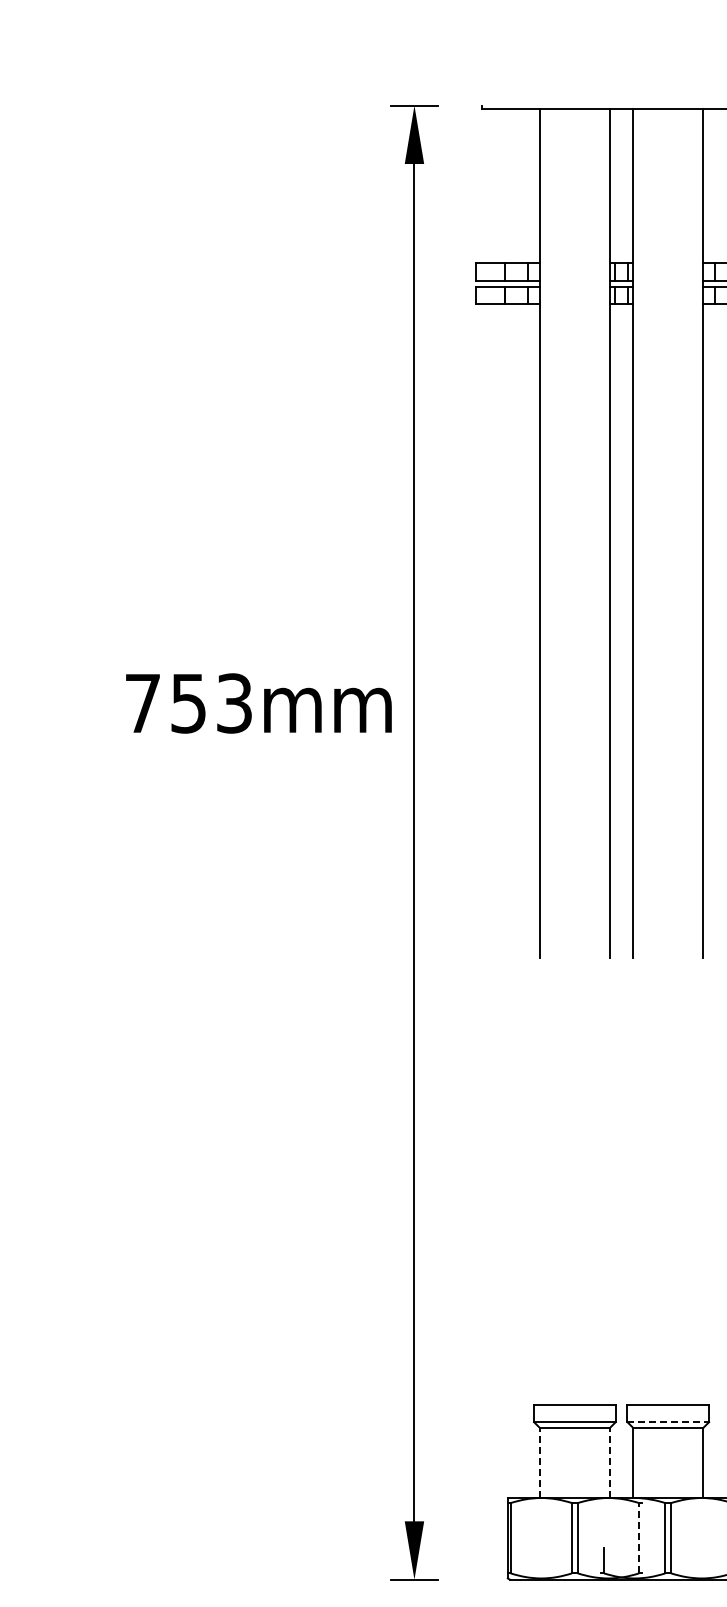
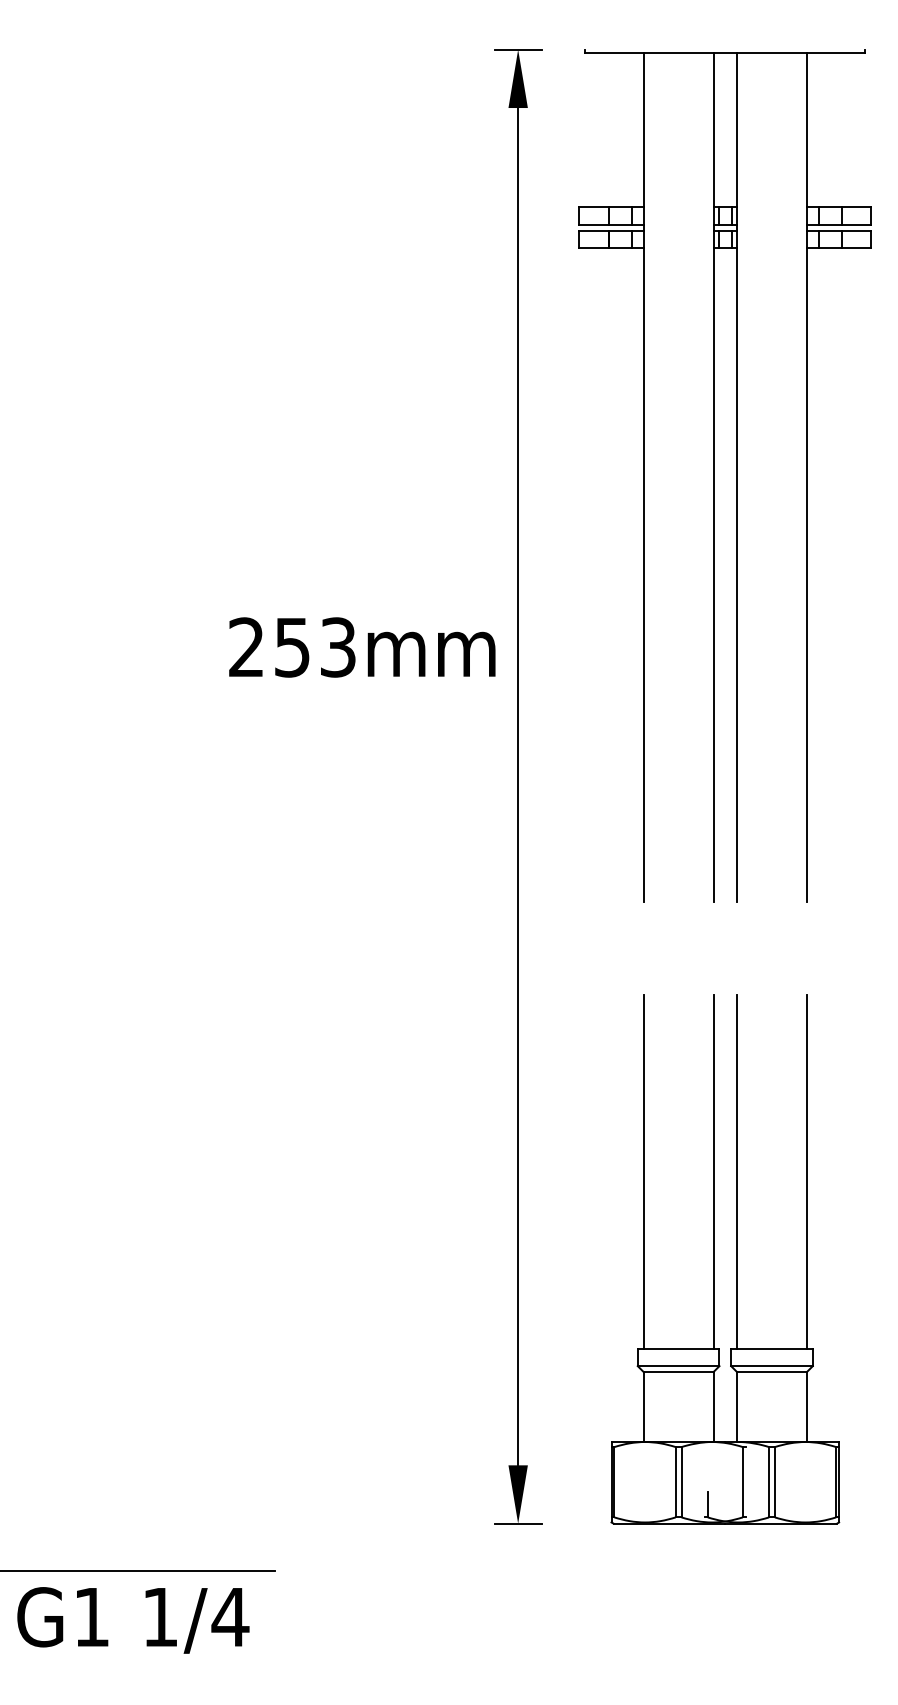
text: (142, 702) -> (246, 646), 753mm -> 253mm
line: (539, 1227) -> (643, 1171), added
line: (609, 1227) -> (713, 1171), added
line: (632, 1227) -> (736, 1171), added
line: (703, 1227) -> (807, 1171), added
line: (667, 1422) -> (771, 1366), dashed -> solid
line: (539, 1462) -> (643, 1406), dashed -> solid
line: (609, 1462) -> (713, 1406), dashed -> solid
line: (638, 1537) -> (742, 1481), dashed -> solid

